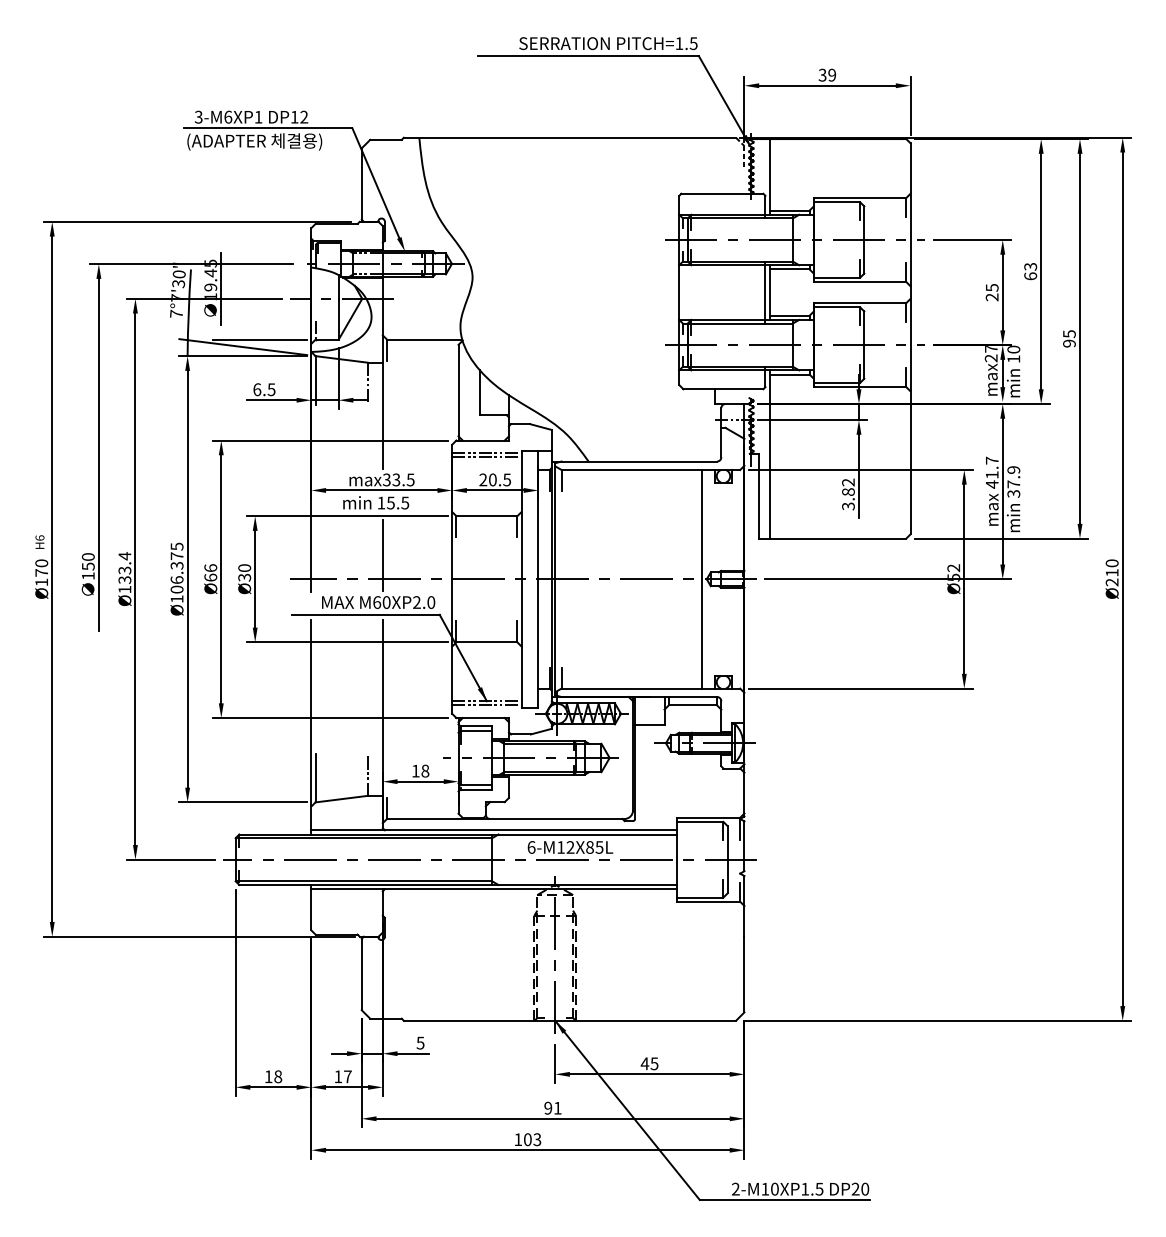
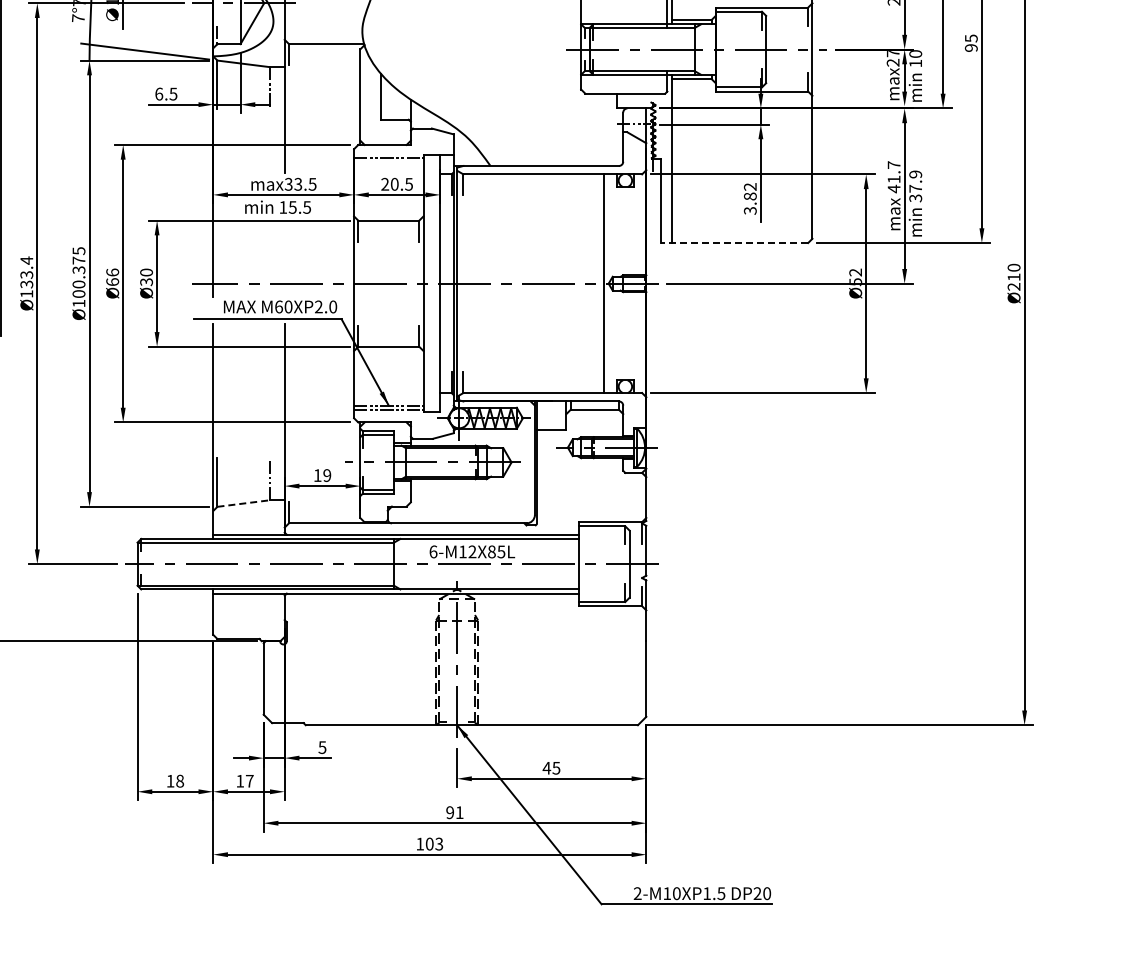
line: (259, 339) -> (161, 43), removed
line: (486, 457) -> (388, 161), removed
line: (832, 538) -> (734, 242), solid -> dashed
line: (382, 555) -> (284, 259), removed
text: (176, 579) -> (78, 283), Ø106.375 -> Ø100.375
text: (425, 770) -> (327, 474), 18 -> 19
line: (342, 799) -> (244, 503), solid -> dashed

